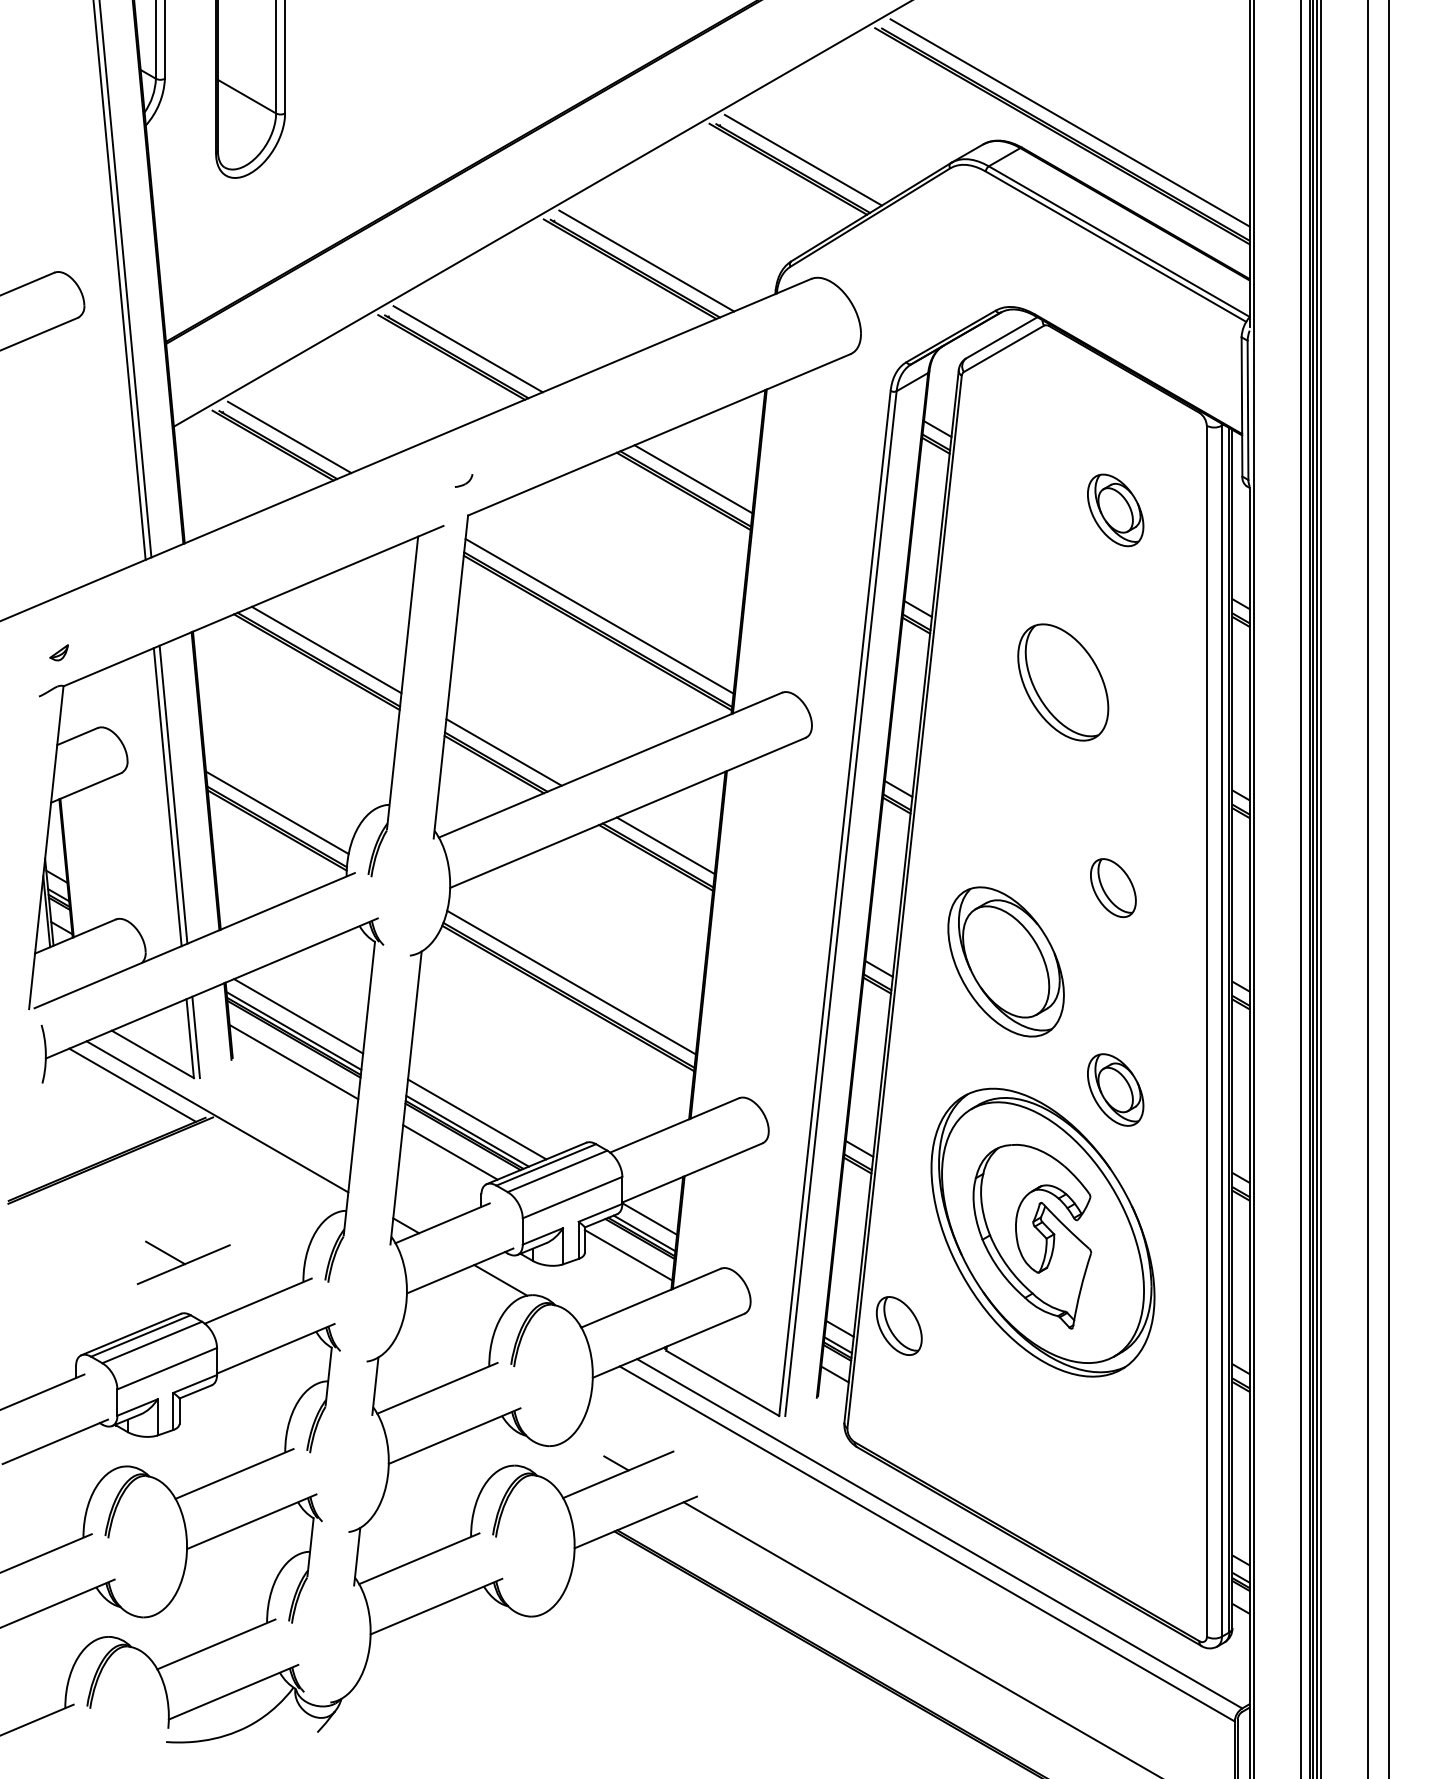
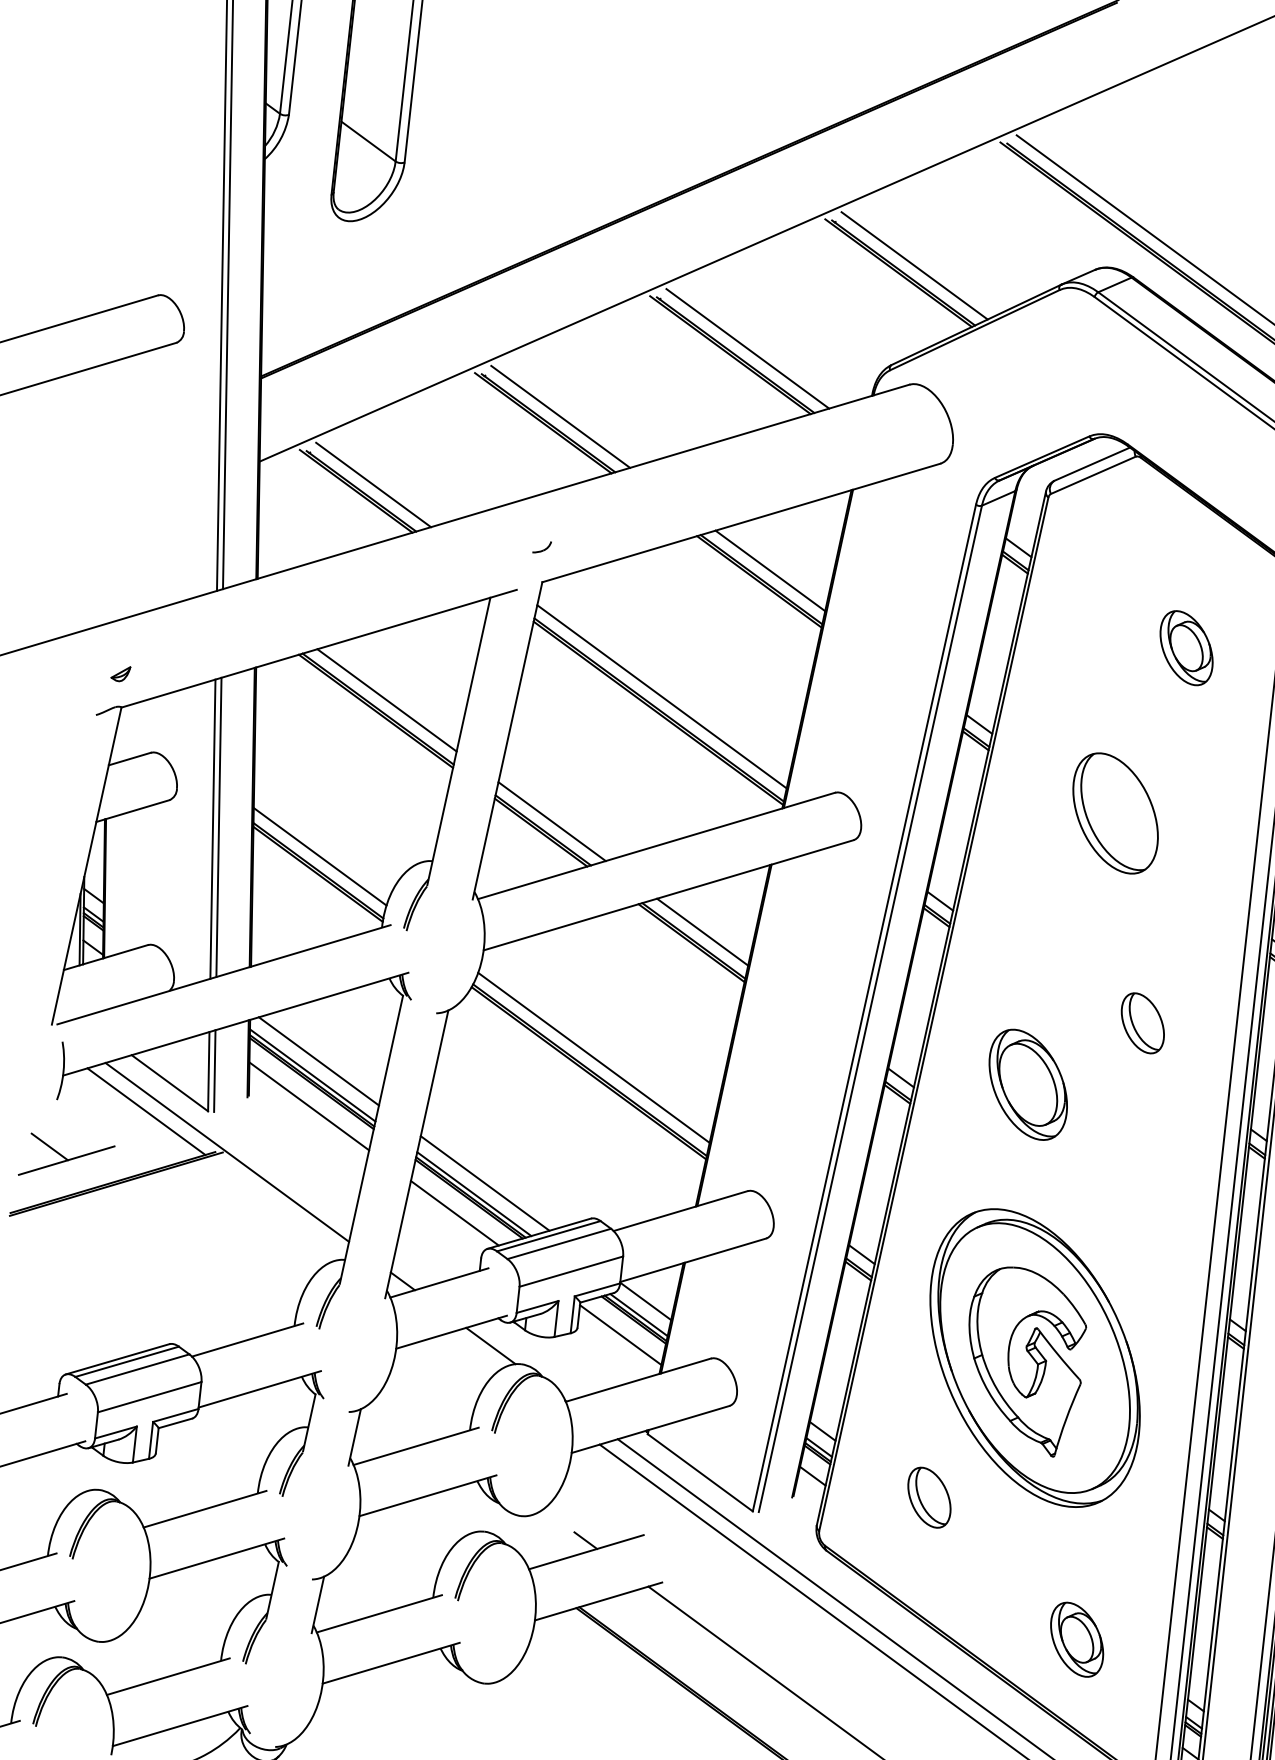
part: (1006, 961) -> (1028, 1084), size x0.71
part: (1115, 1089) -> (1077, 1639), moved
part: (183, 1262) -> (66, 1158), moved
part: (899, 1325) -> (929, 1497), moved

